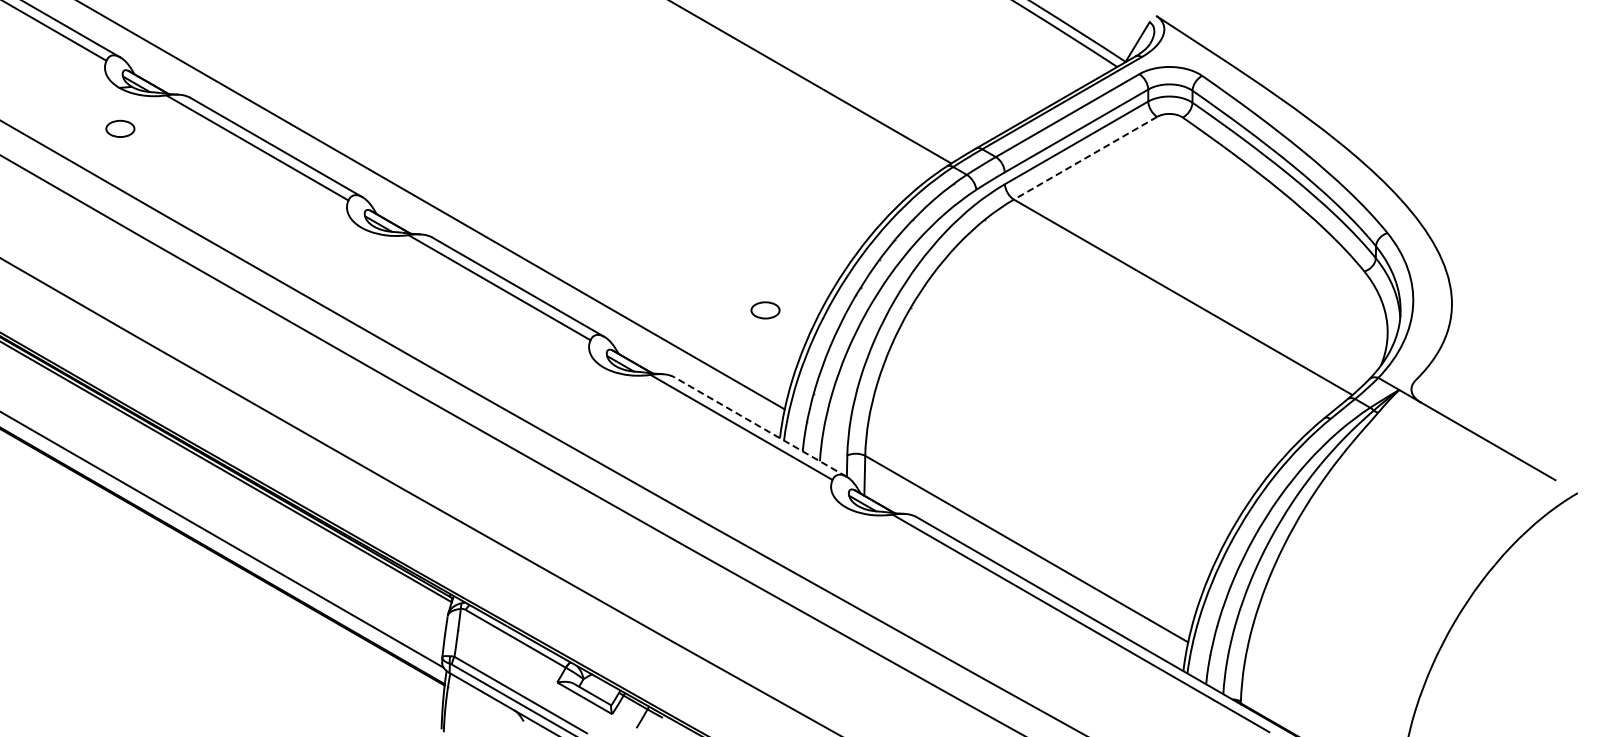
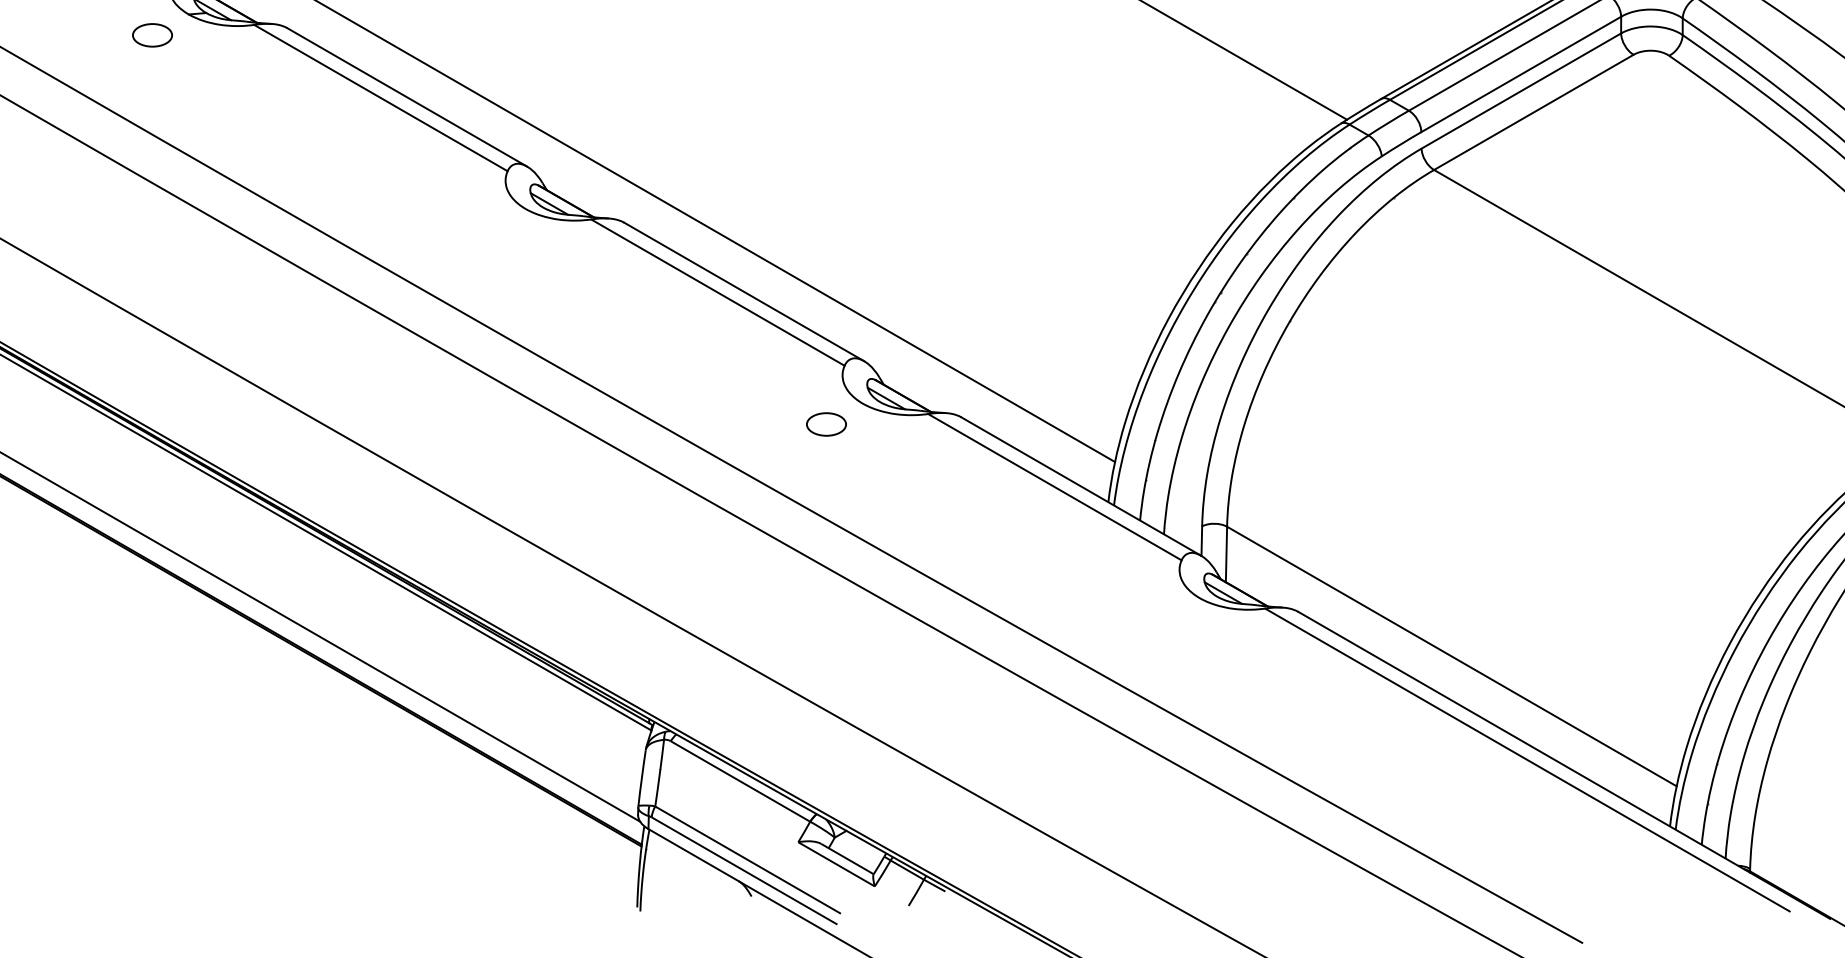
part: (120, 128) -> (152, 34), moved
line: (1085, 158) -> (1533, 112), dashed -> solid
part: (765, 310) -> (826, 424), moved
line: (760, 426) -> (1081, 485), dashed -> solid

